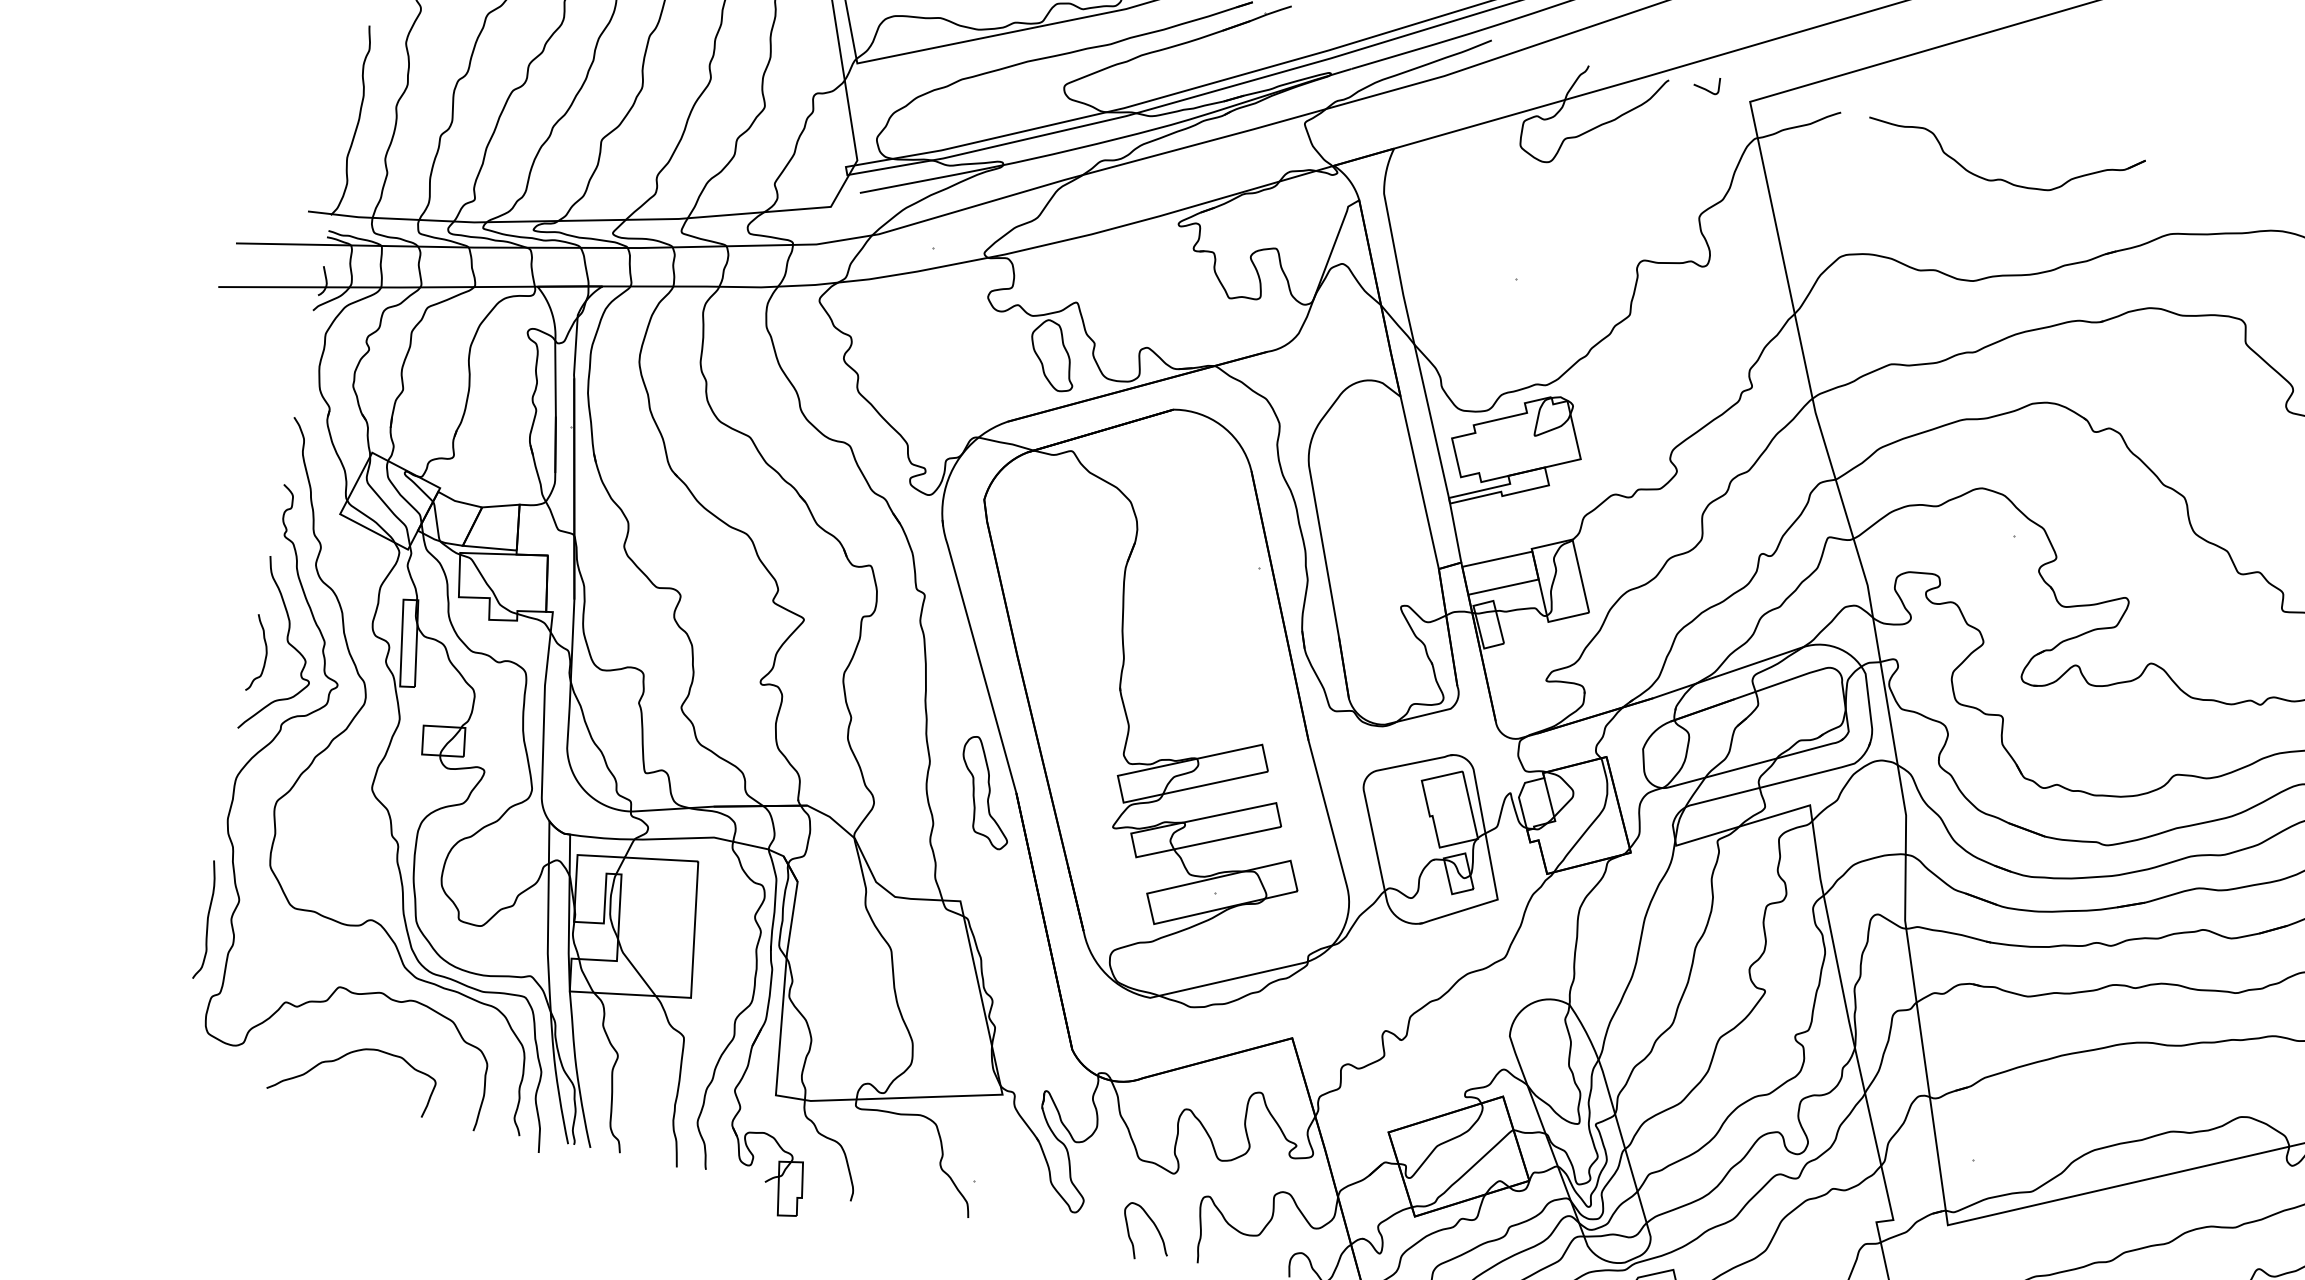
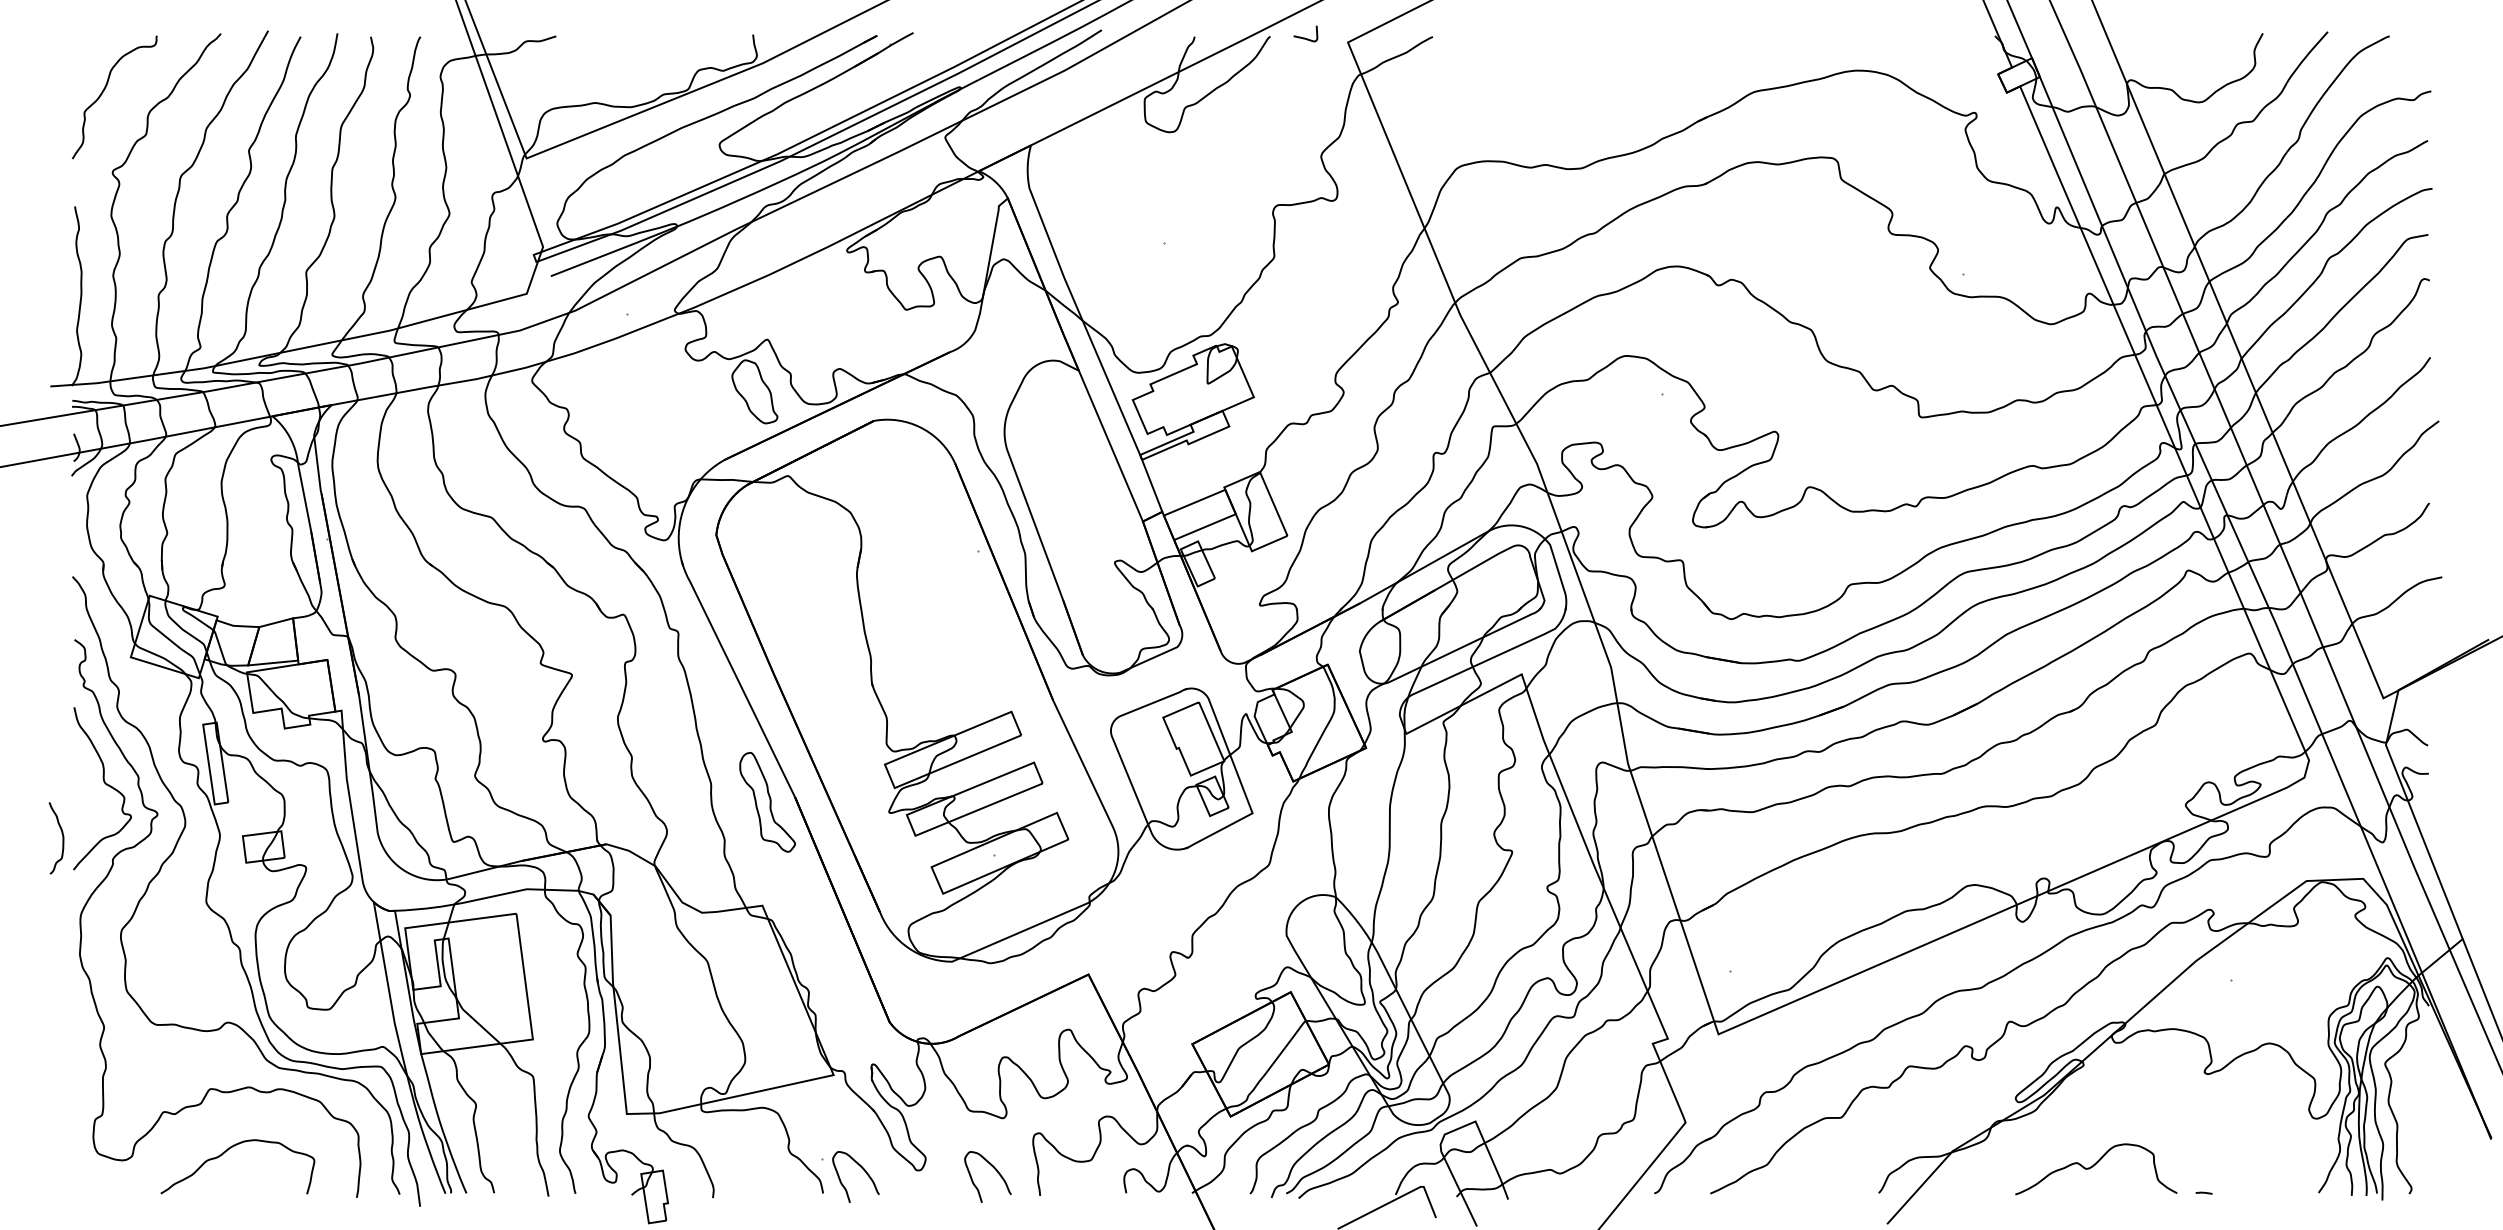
part: (2000, 178) -> (1589, 70), removed
curve: (265, 655) -> (62, 838), moved
curve: (207, 920) -> (78, 1050), removed
curve: (1014, 1200) -> (862, 1169), added

